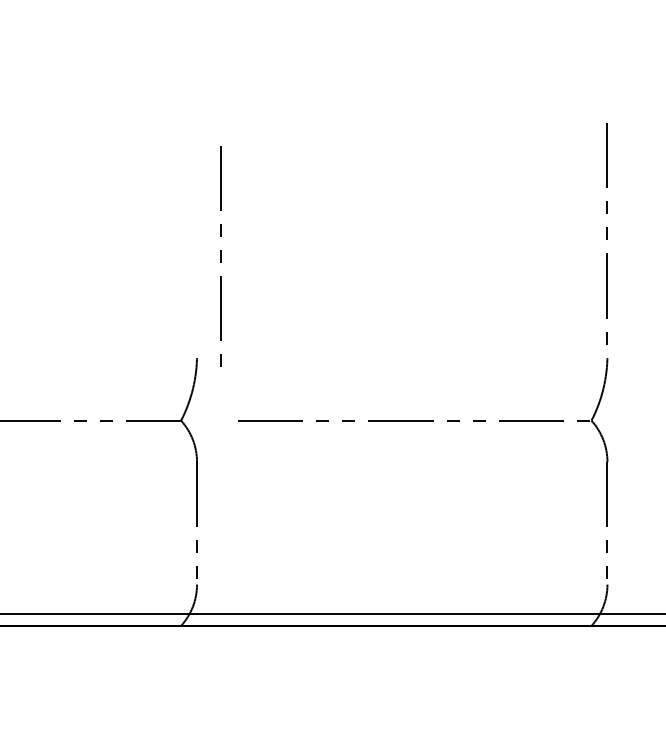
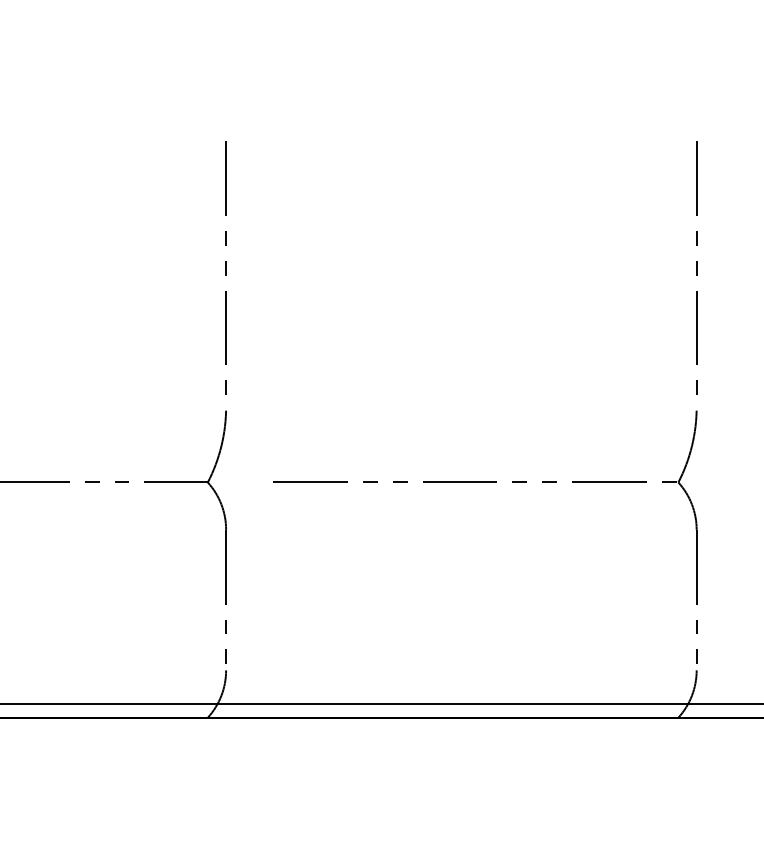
line: (220, 255) -> (225, 267), moved

